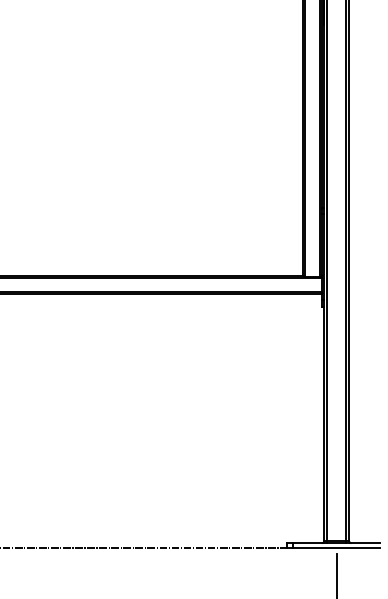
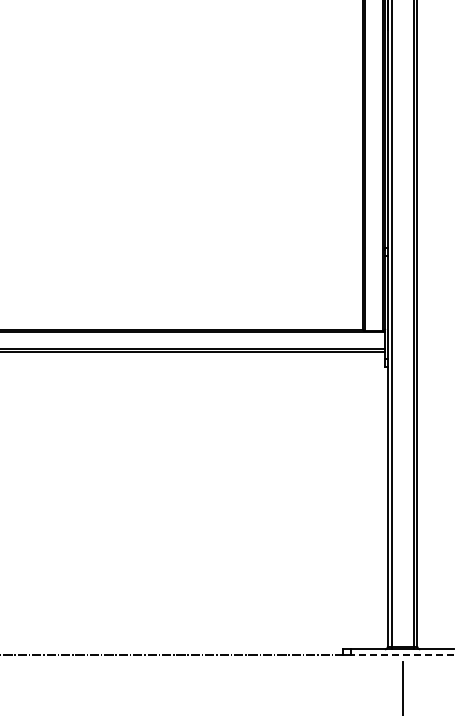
line: (336, 547) -> (402, 654), solid -> dashed

